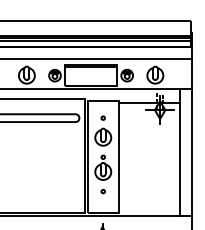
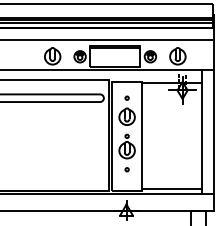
line: (148, 210) -> (171, 188), added

